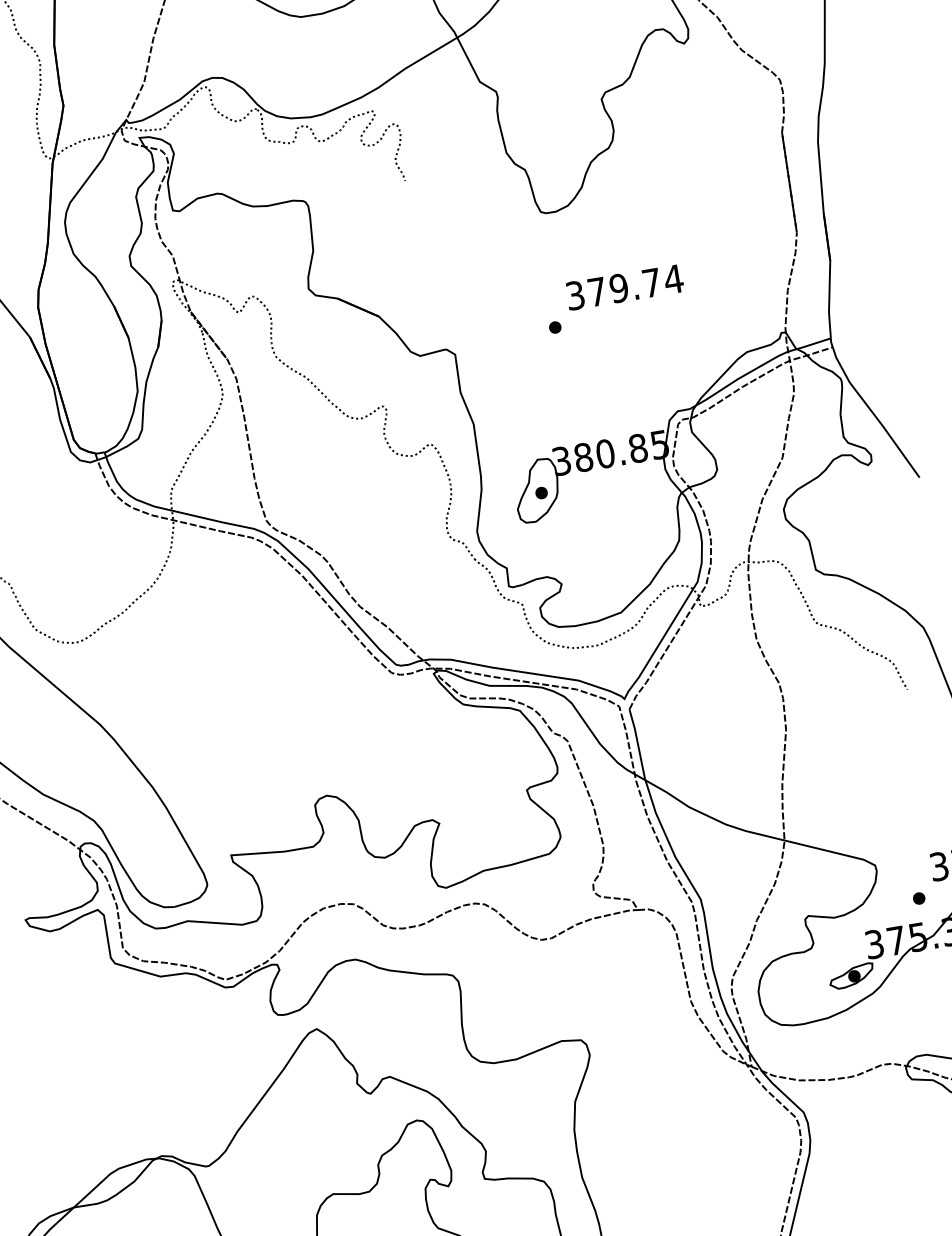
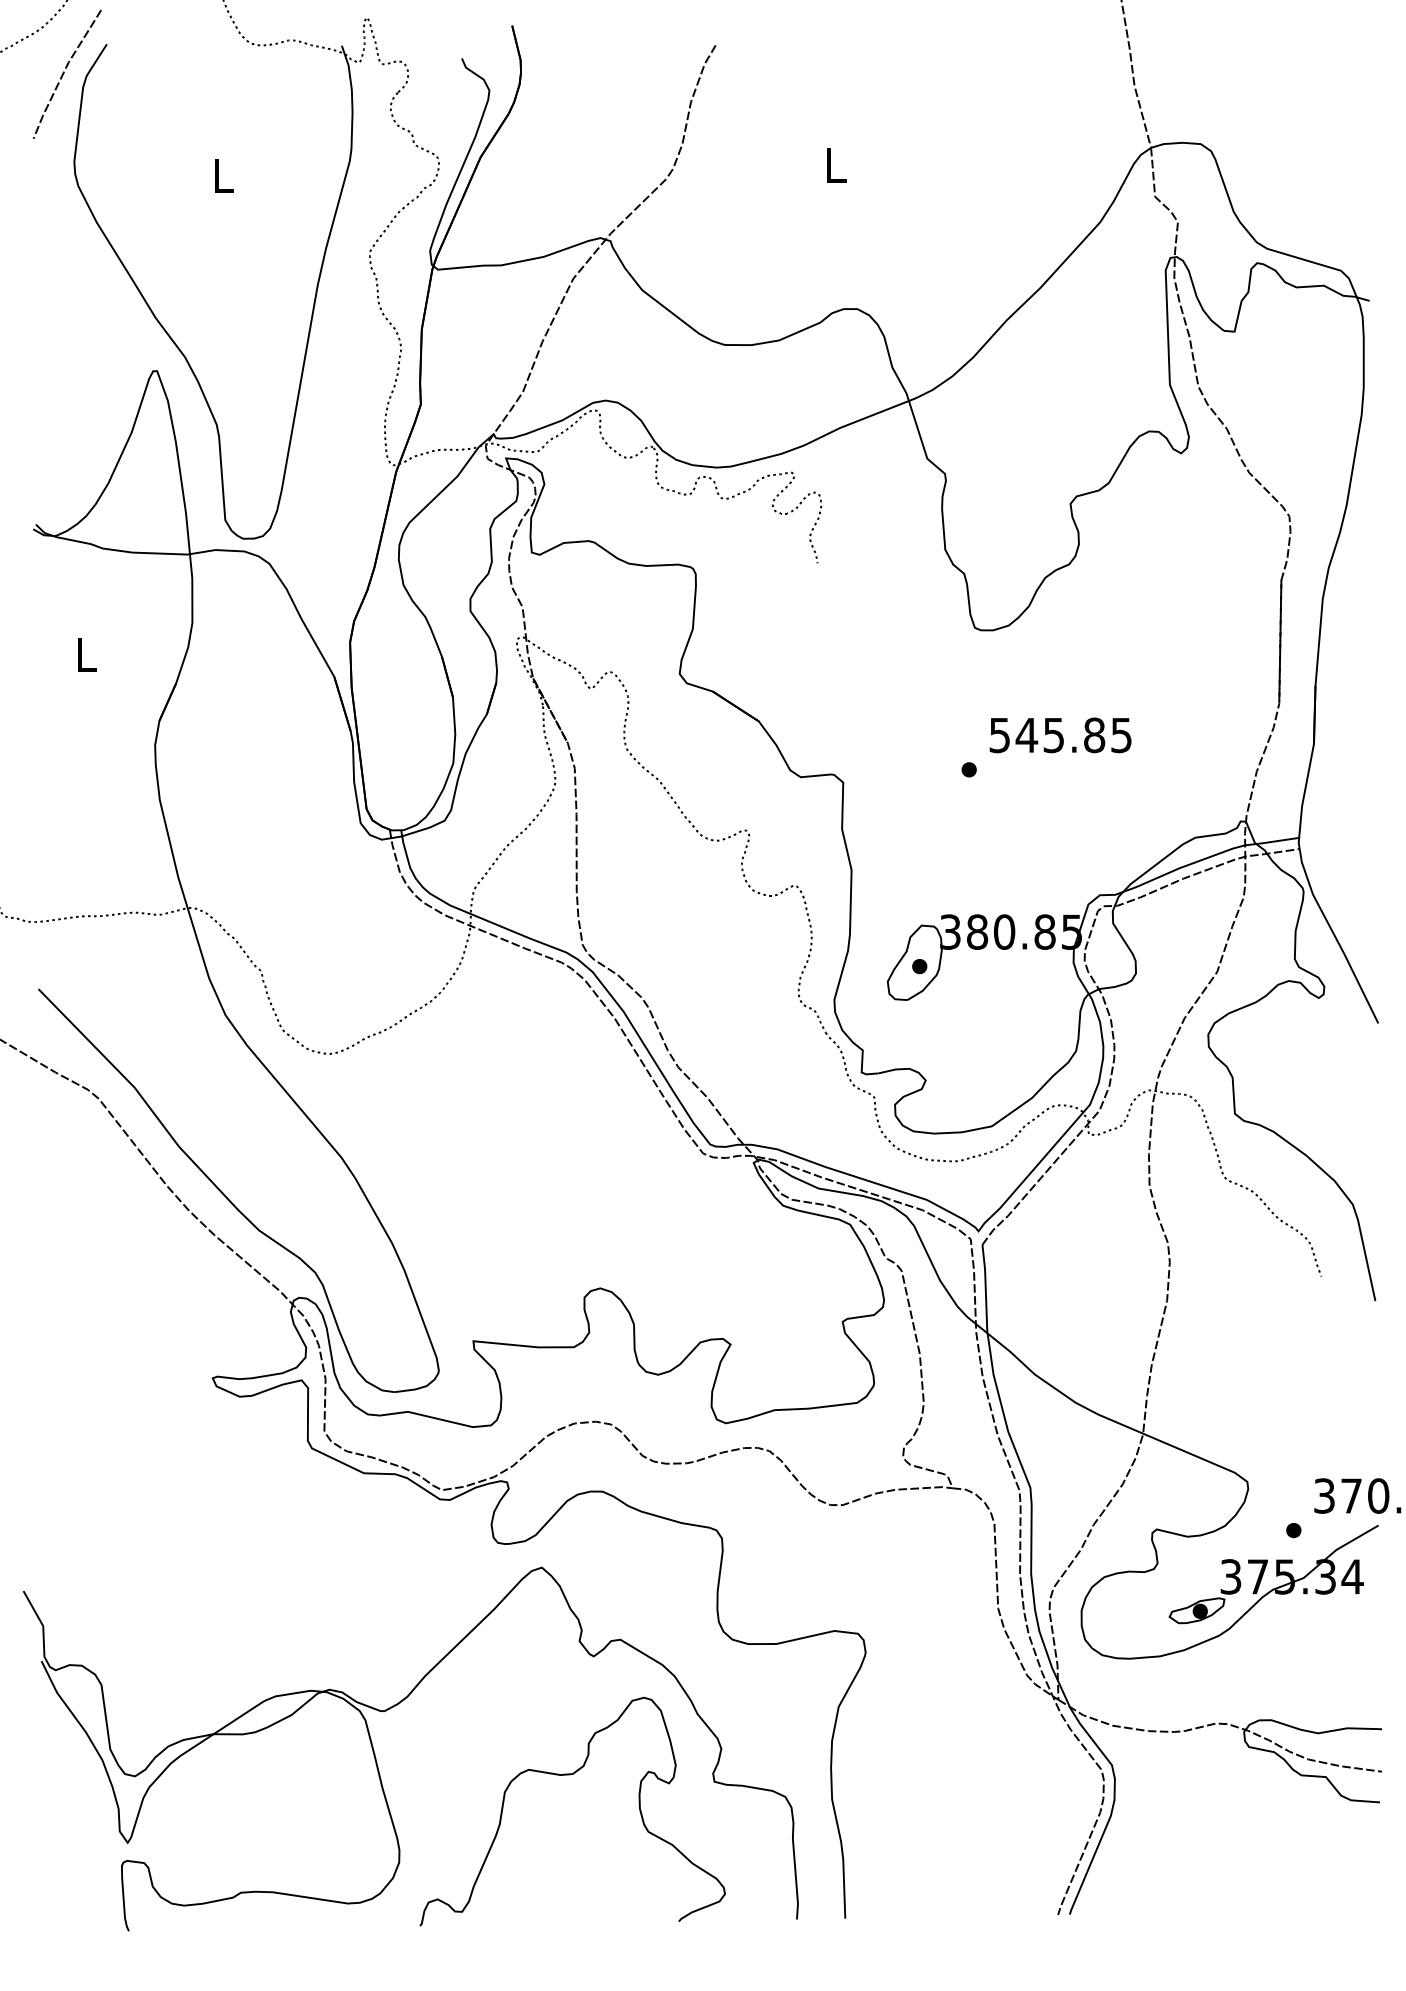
text: (625, 287) -> (1061, 735), 379.74 -> 545.85

